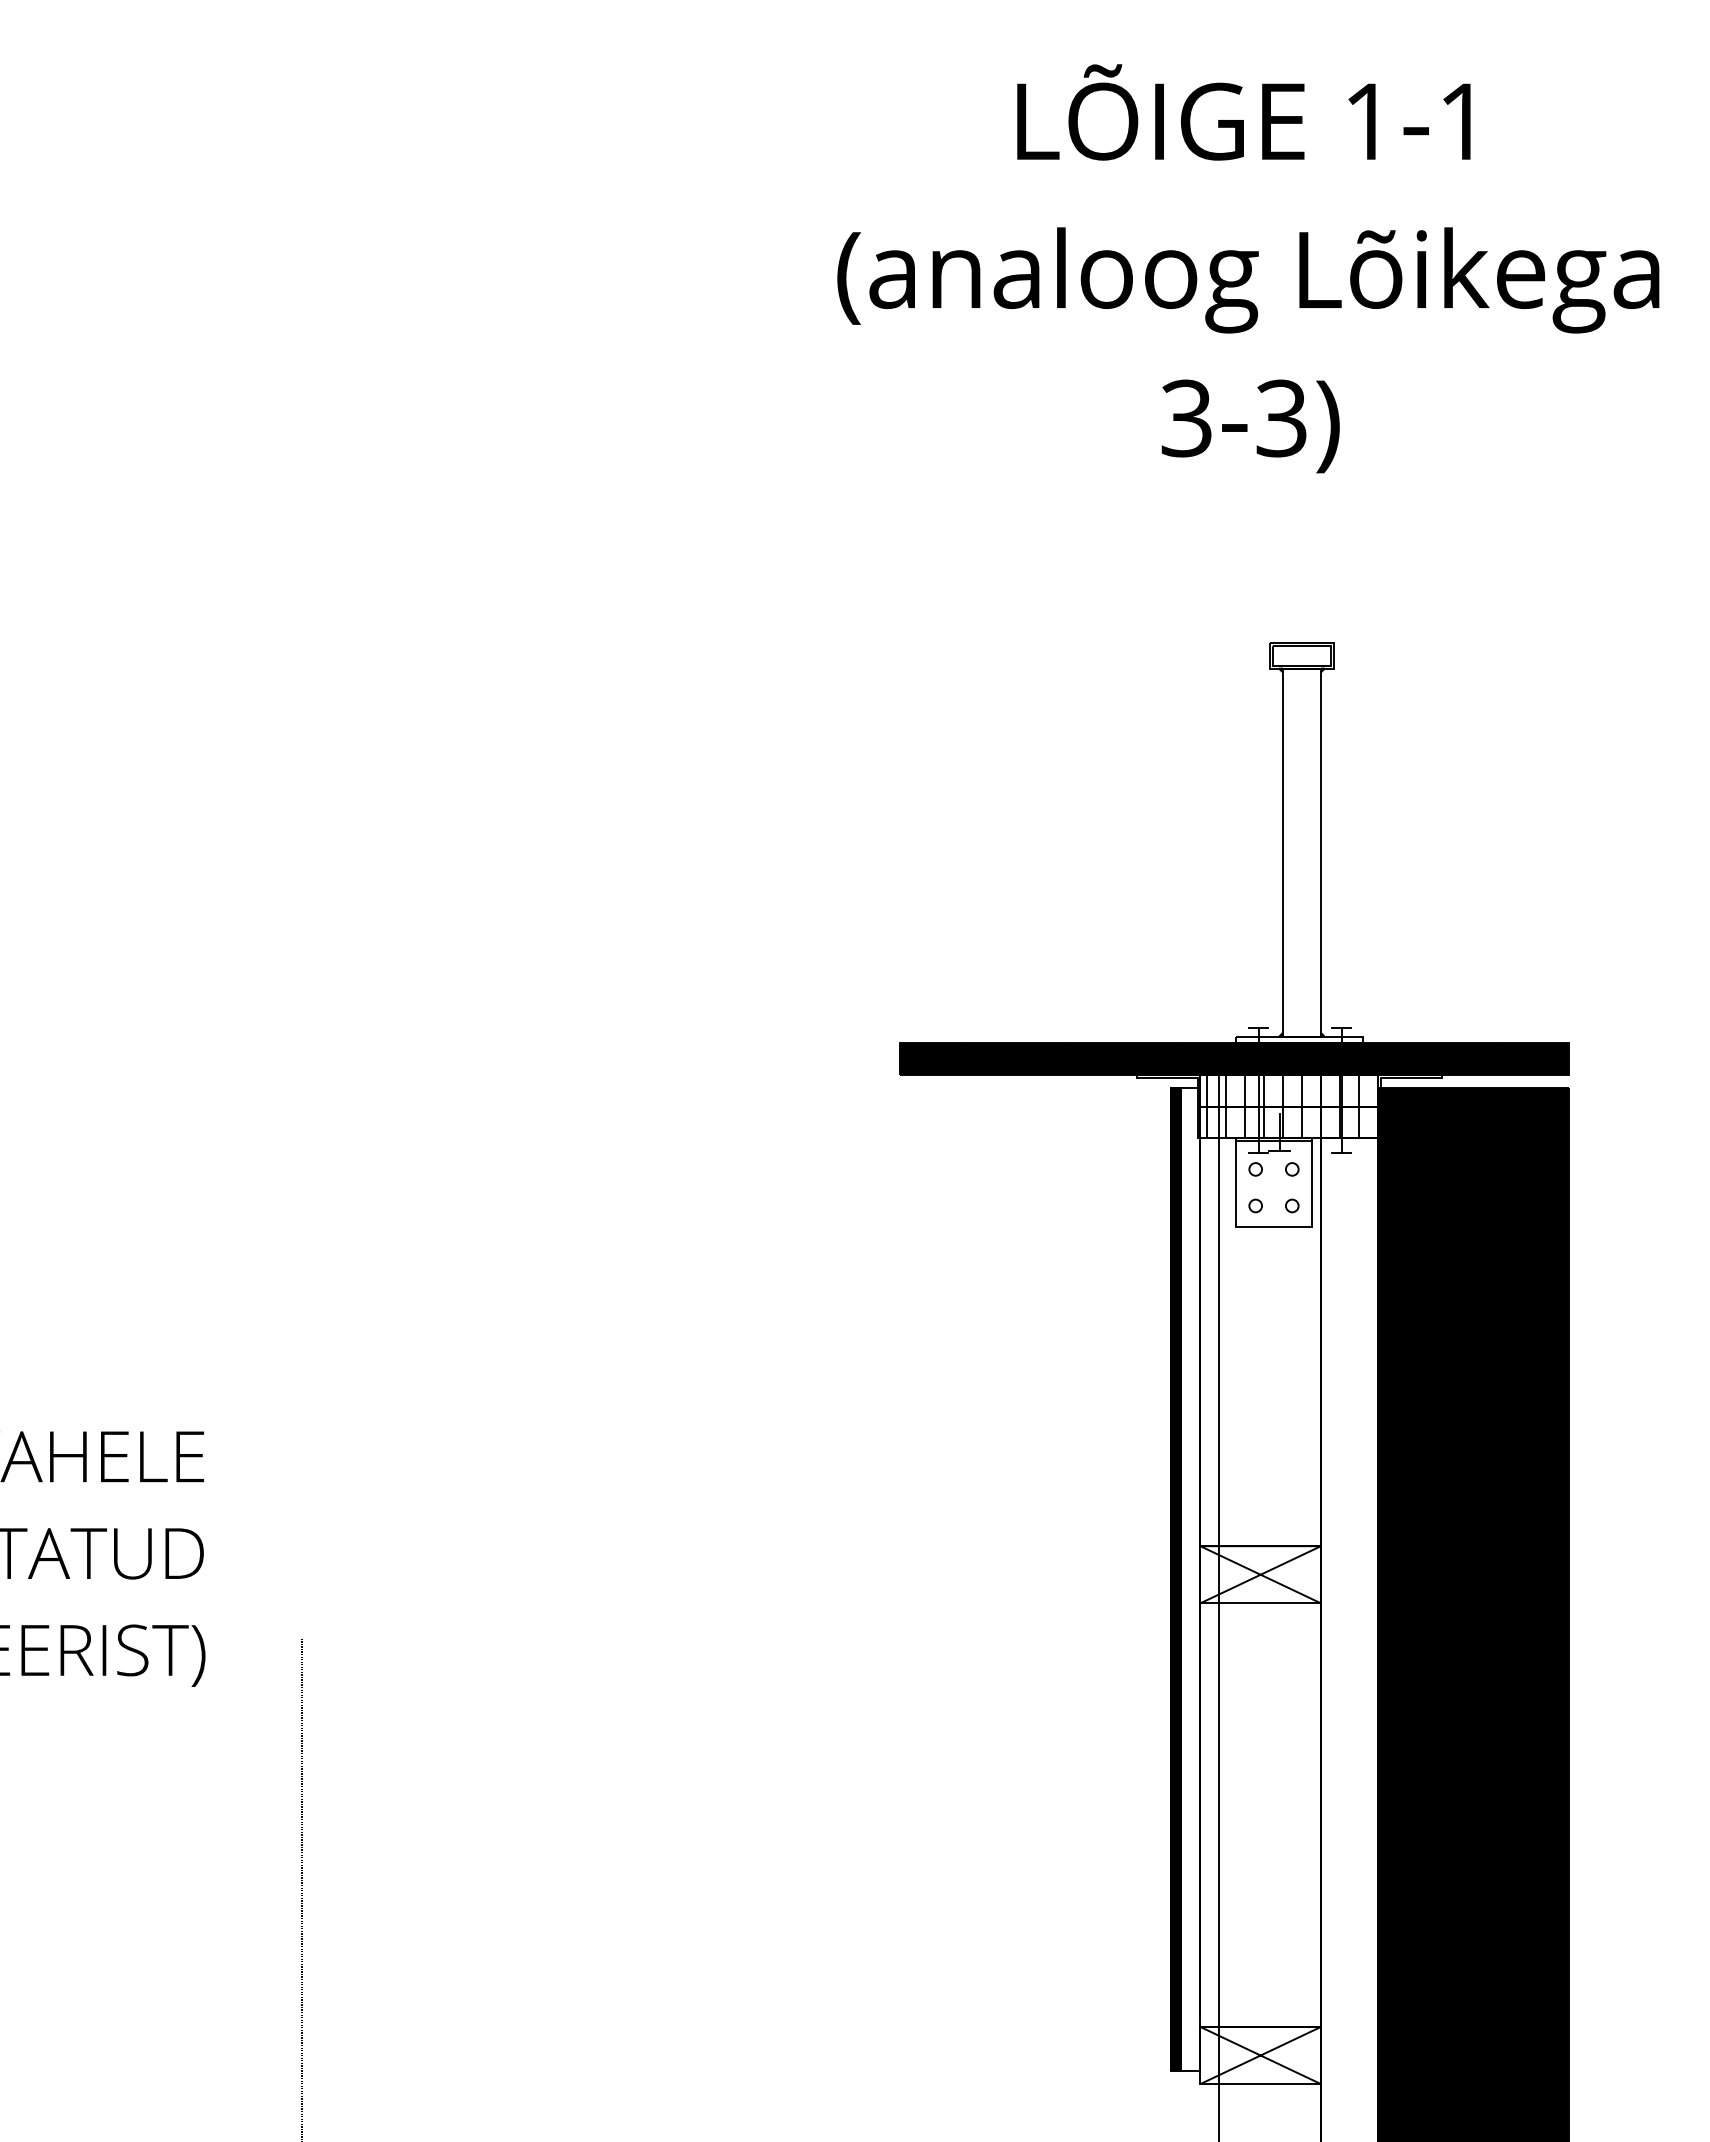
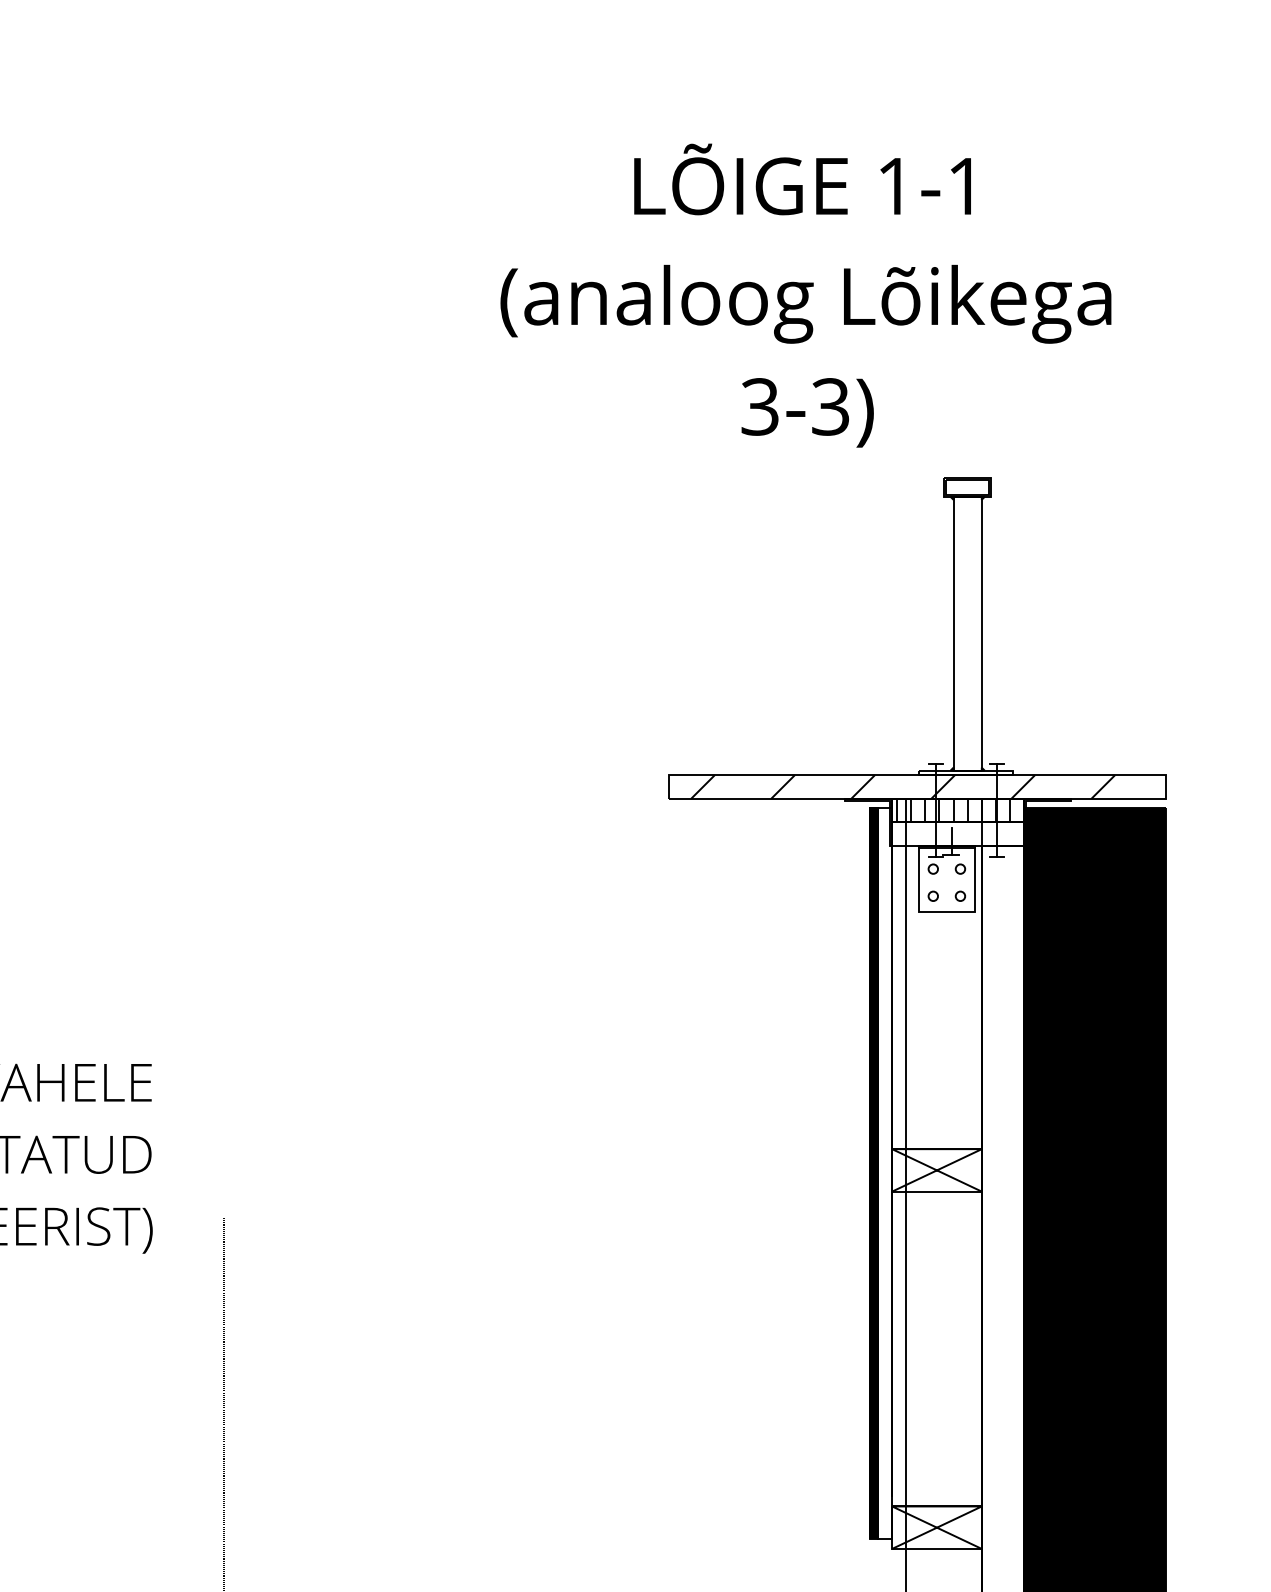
text: (1248, 268) -> (806, 295), moved
fill: (1233, 1058) -> (916, 786), removed
hatch: (1282, 1122) -> (953, 834), removed

